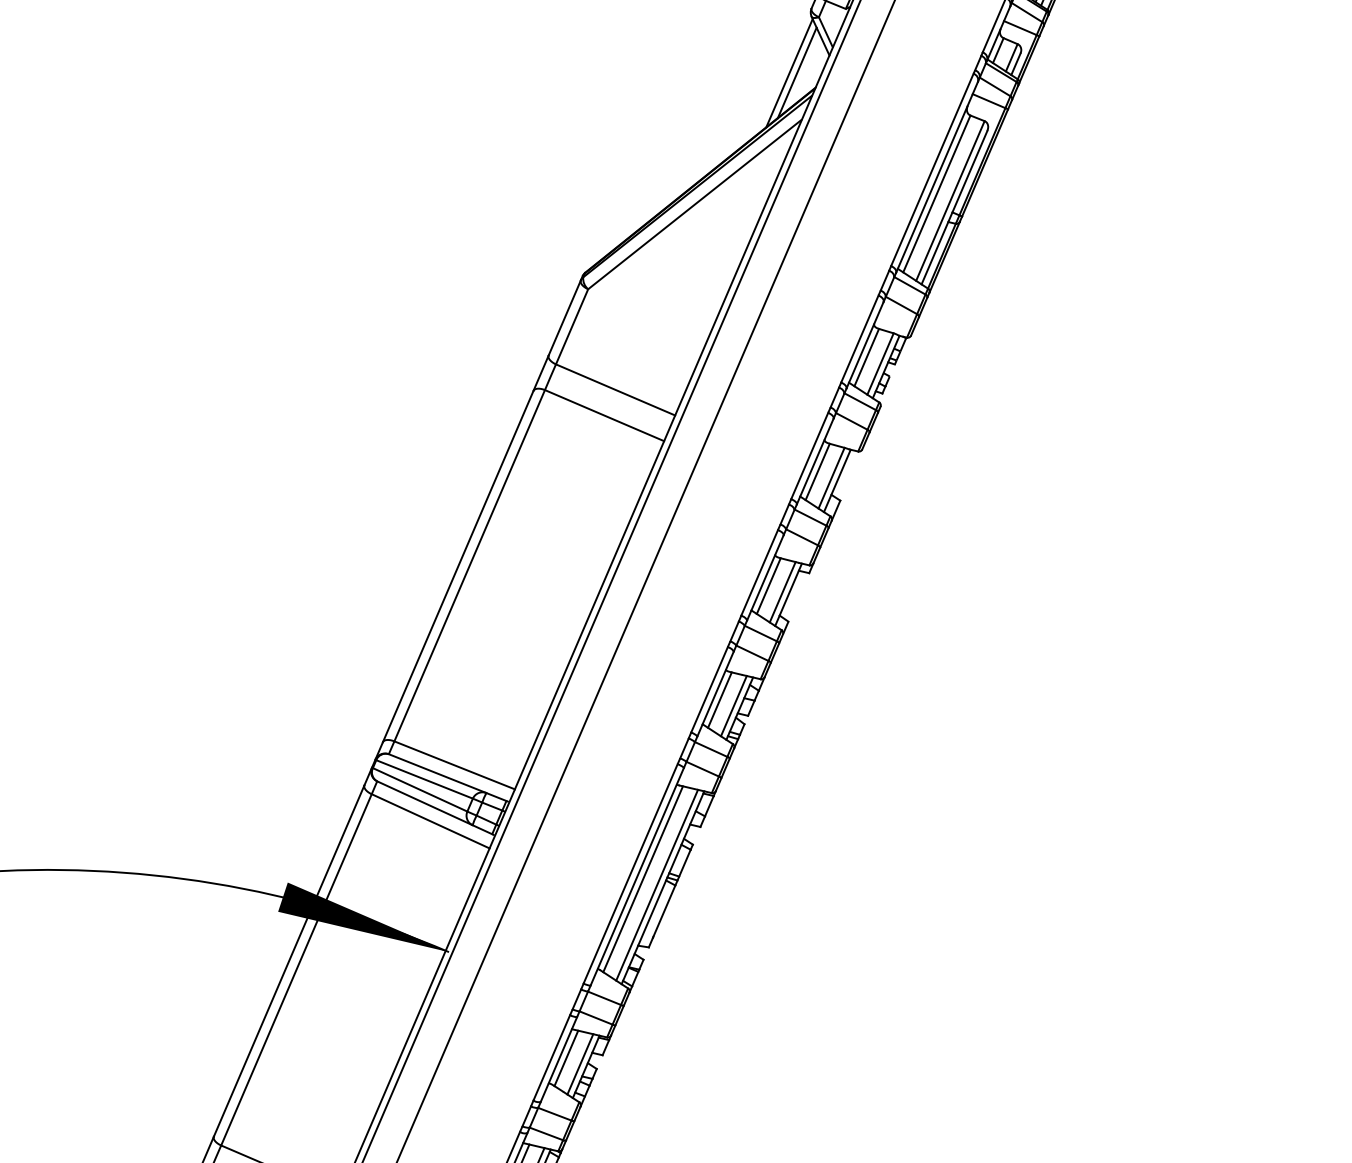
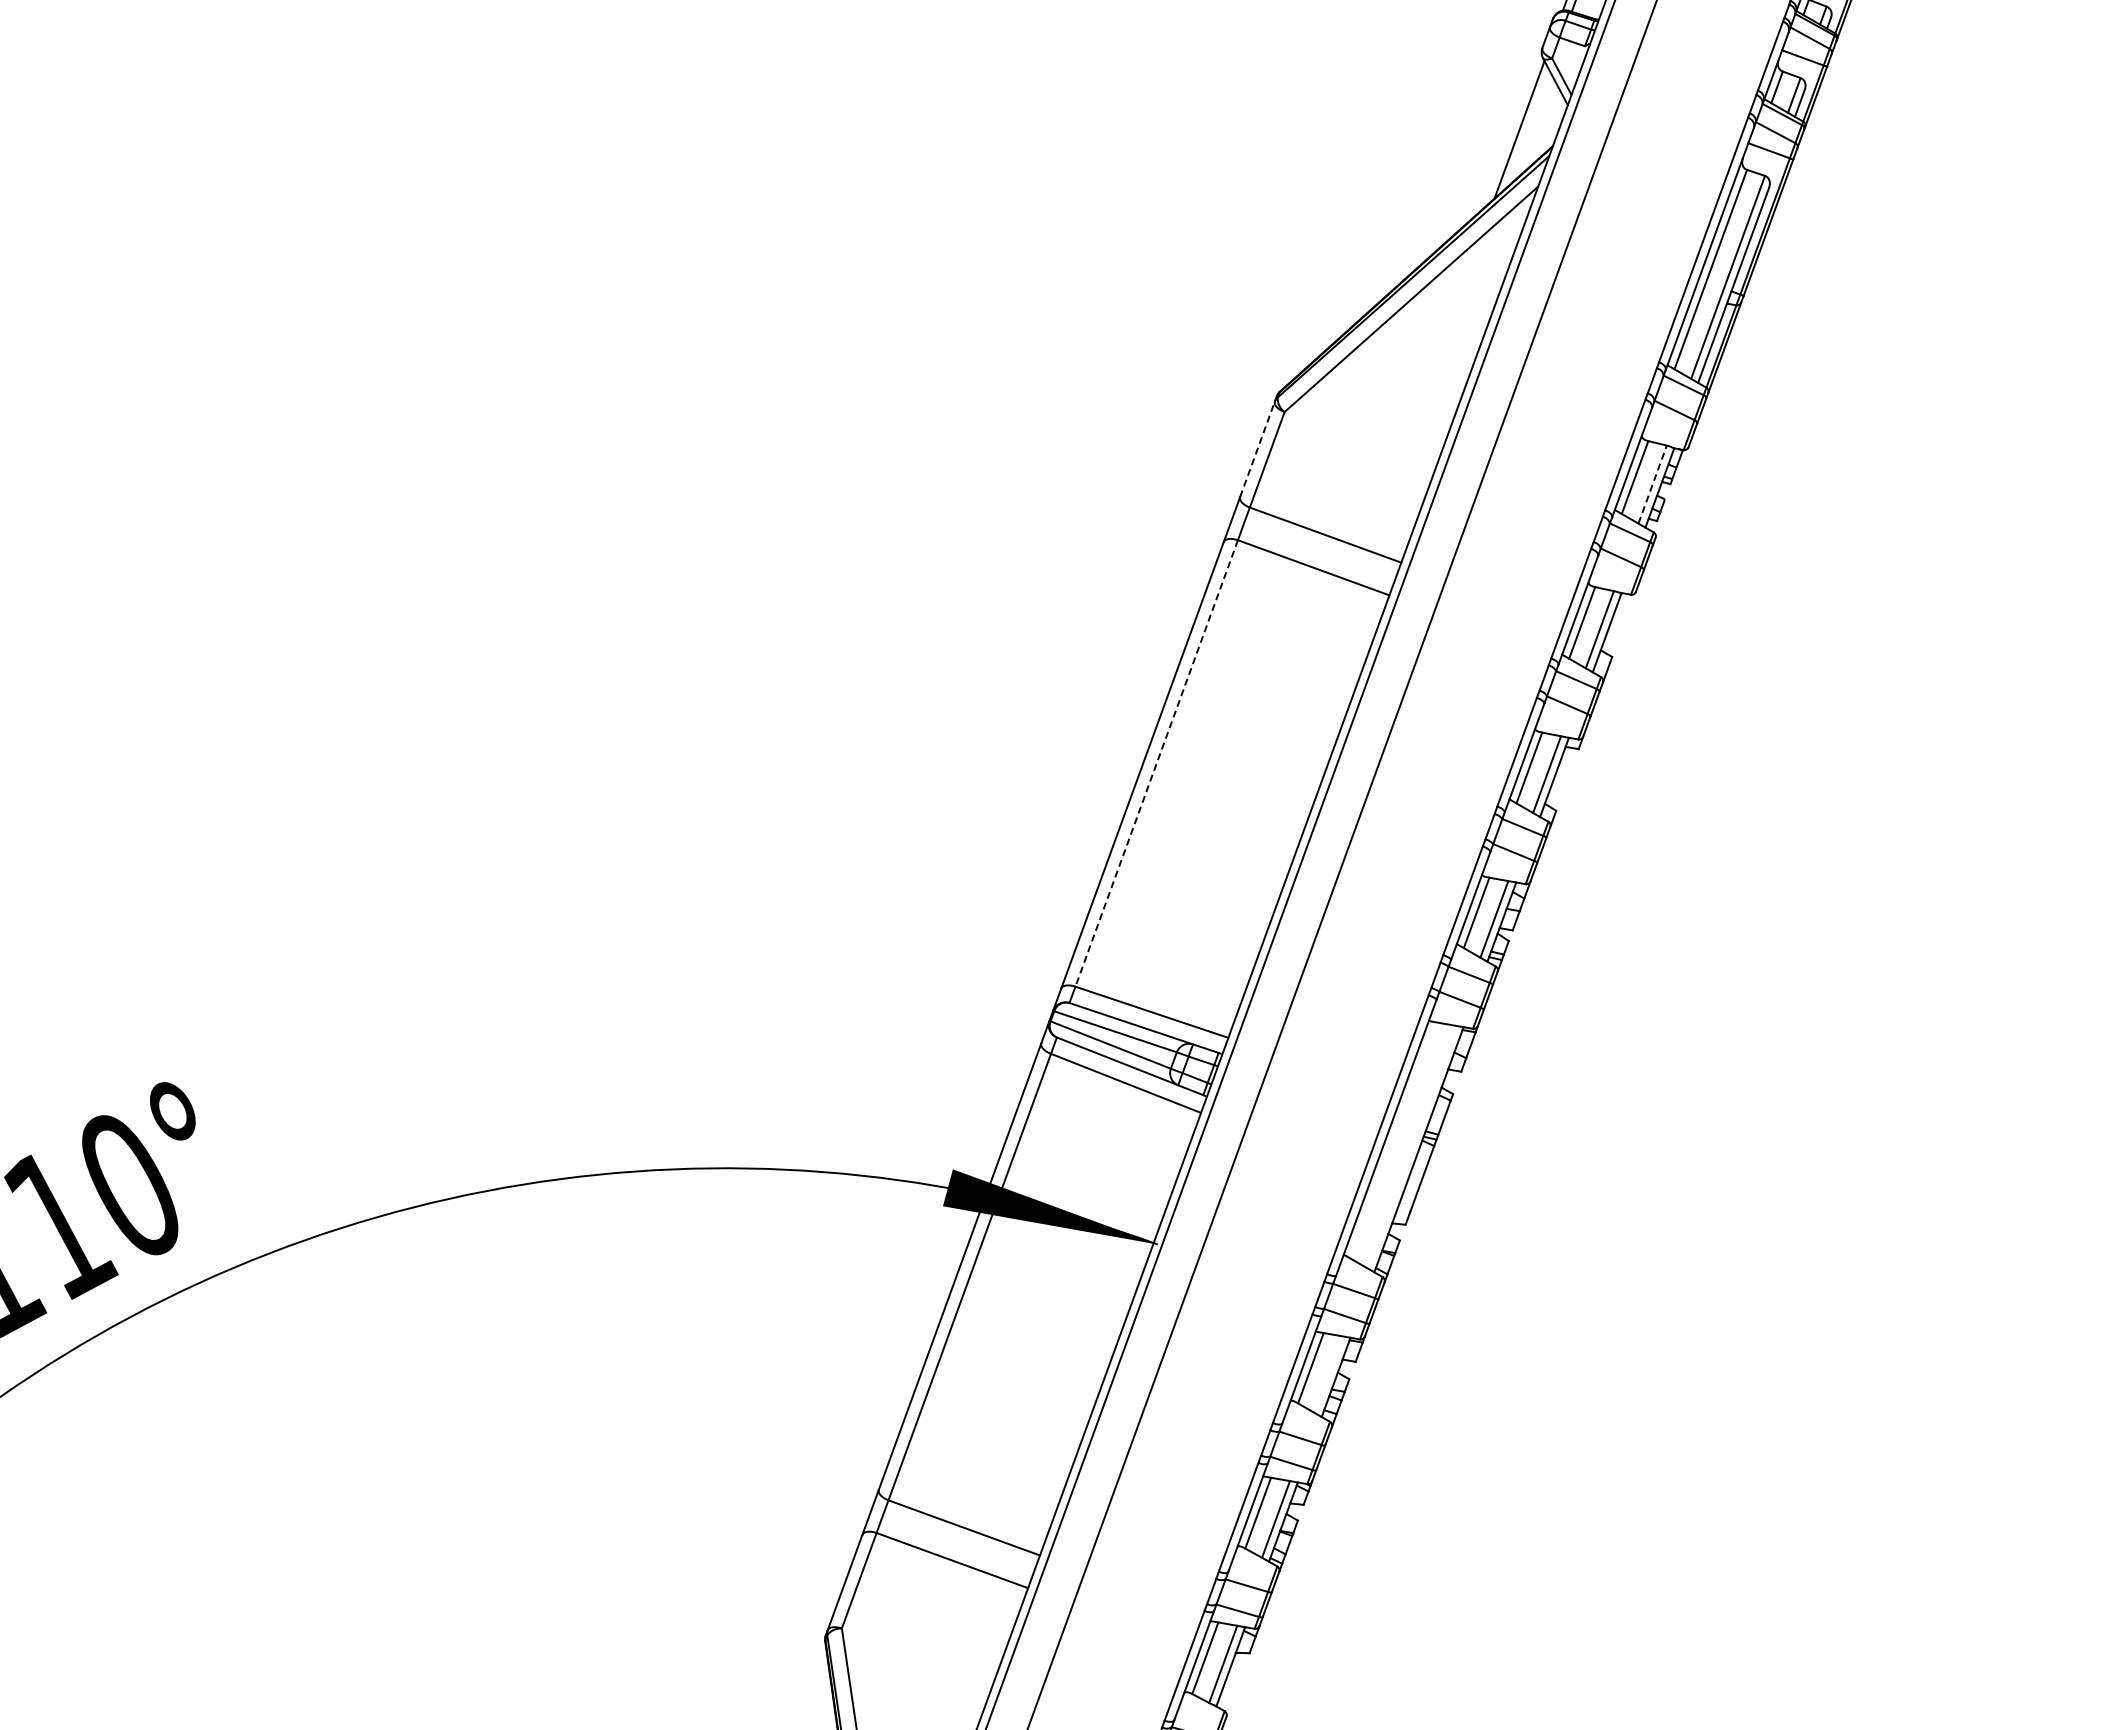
line: (797, 72) -> (1529, 128), removed
line: (564, 318) -> (1257, 449), solid -> dashed
line: (880, 363) -> (1652, 484), solid -> dashed
line: (469, 565) -> (1156, 763), solid -> dashed
line: (642, 879) -> (1393, 1140), removed
line: (657, 884) -> (1411, 1146), removed
line: (580, 1064) -> (1328, 1374), removed

